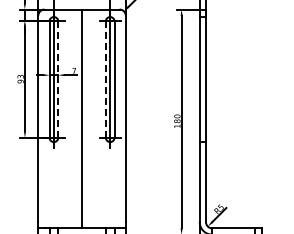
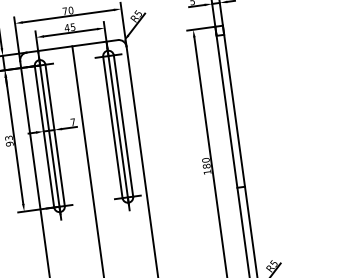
line: (105, 79) -> (112, 127), dashed -> solid
line: (58, 80) -> (55, 136), dashed -> solid

